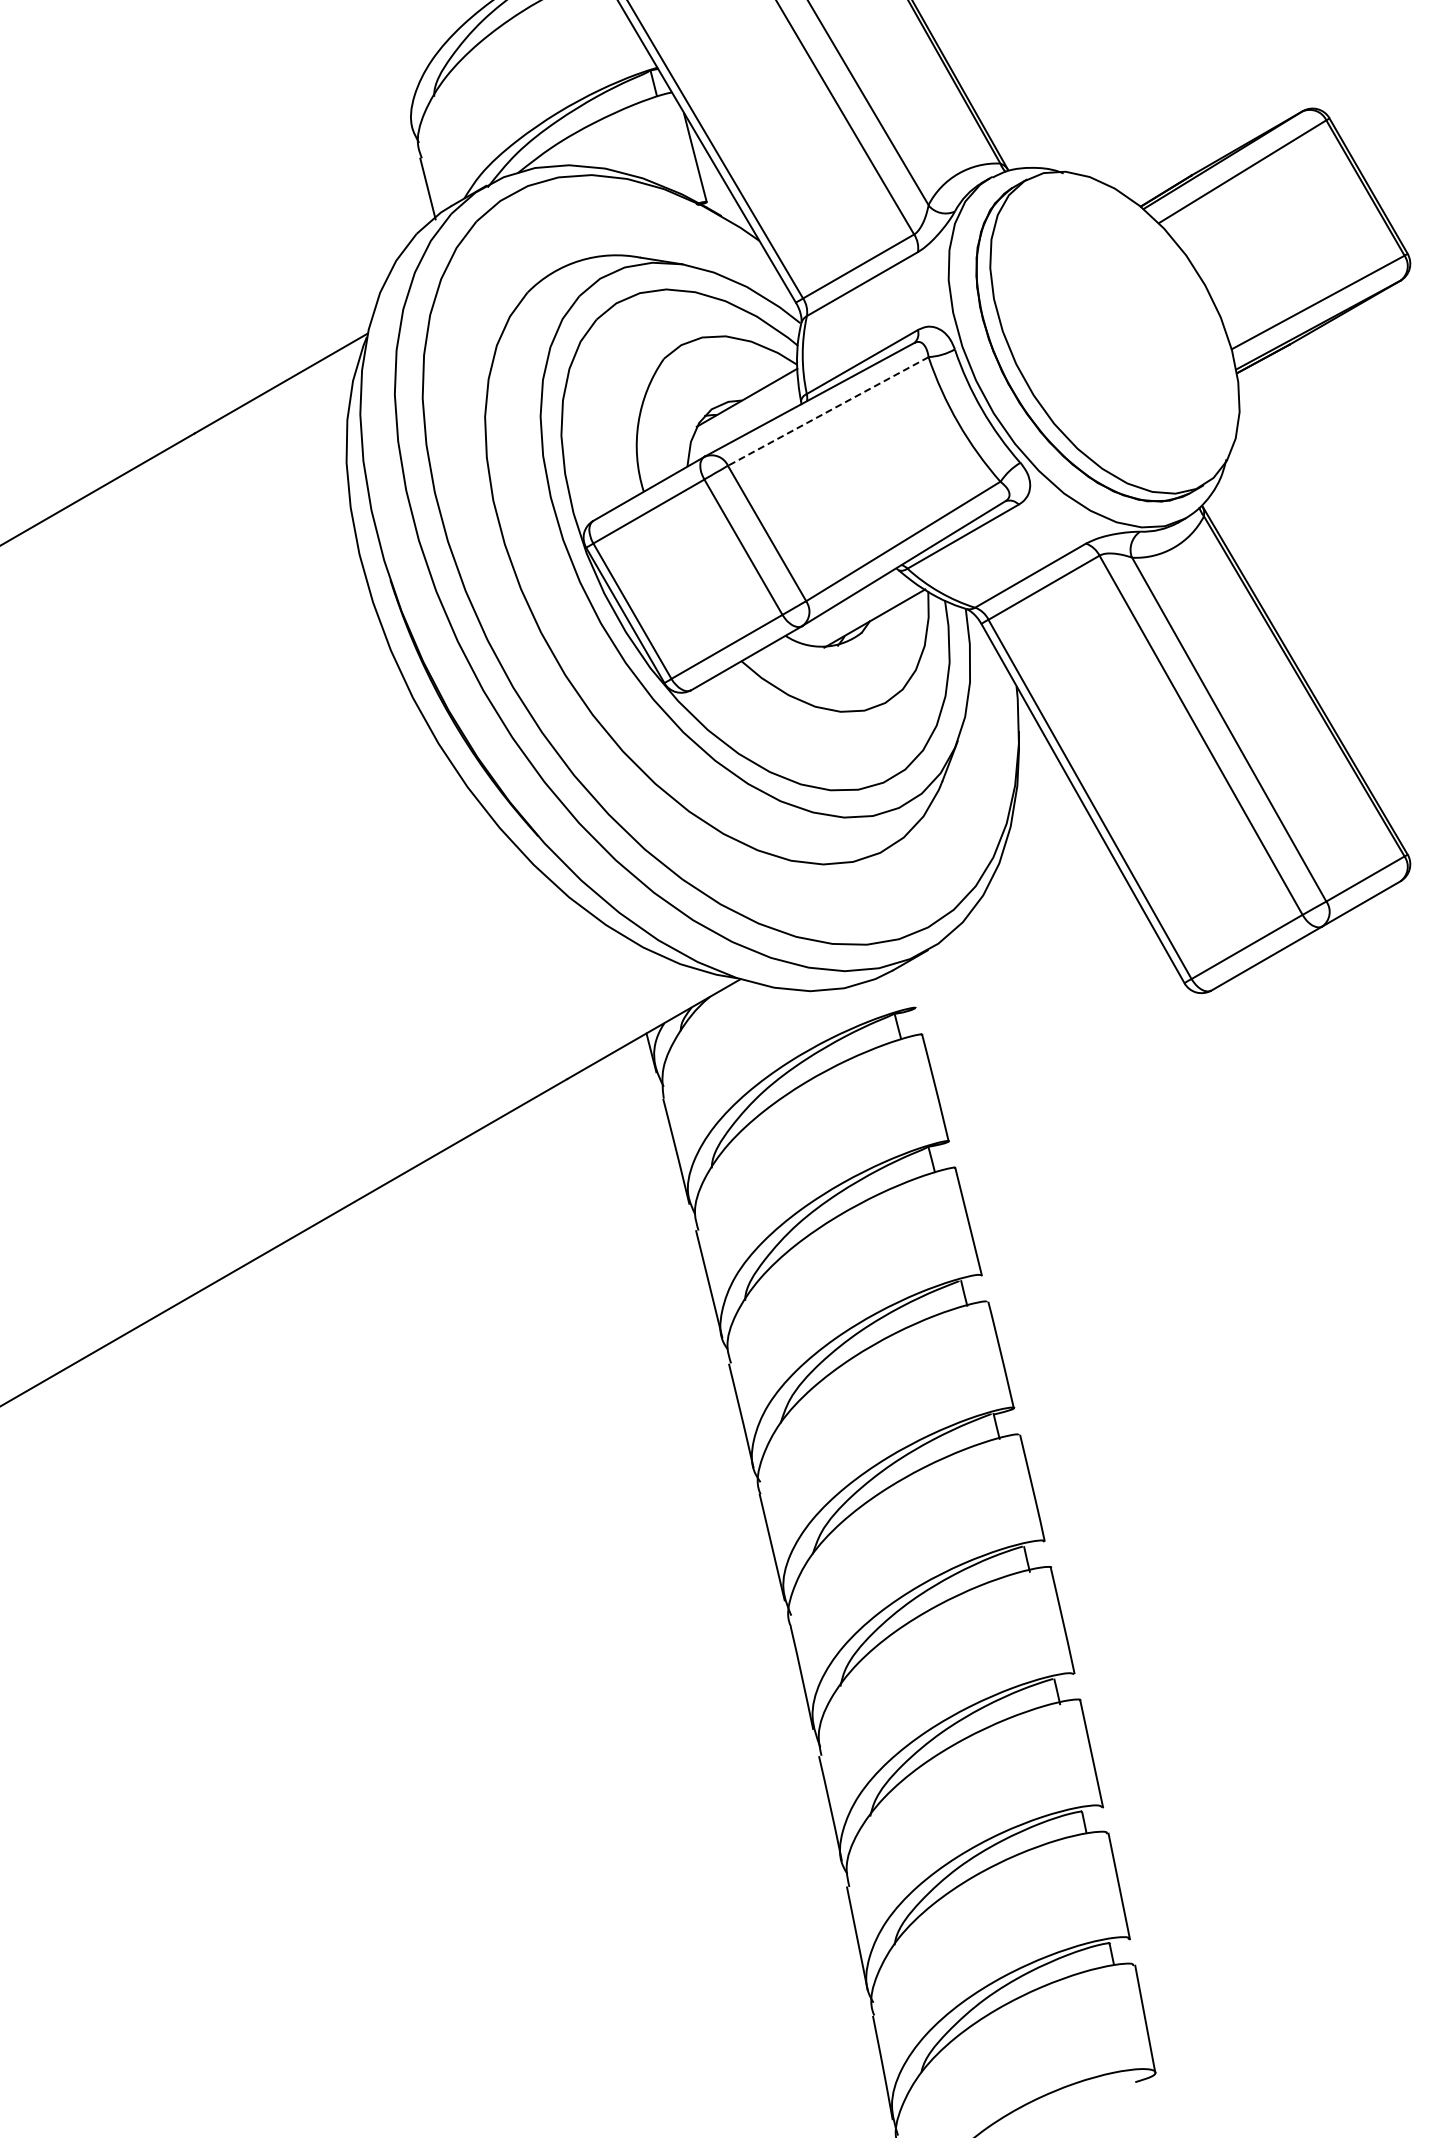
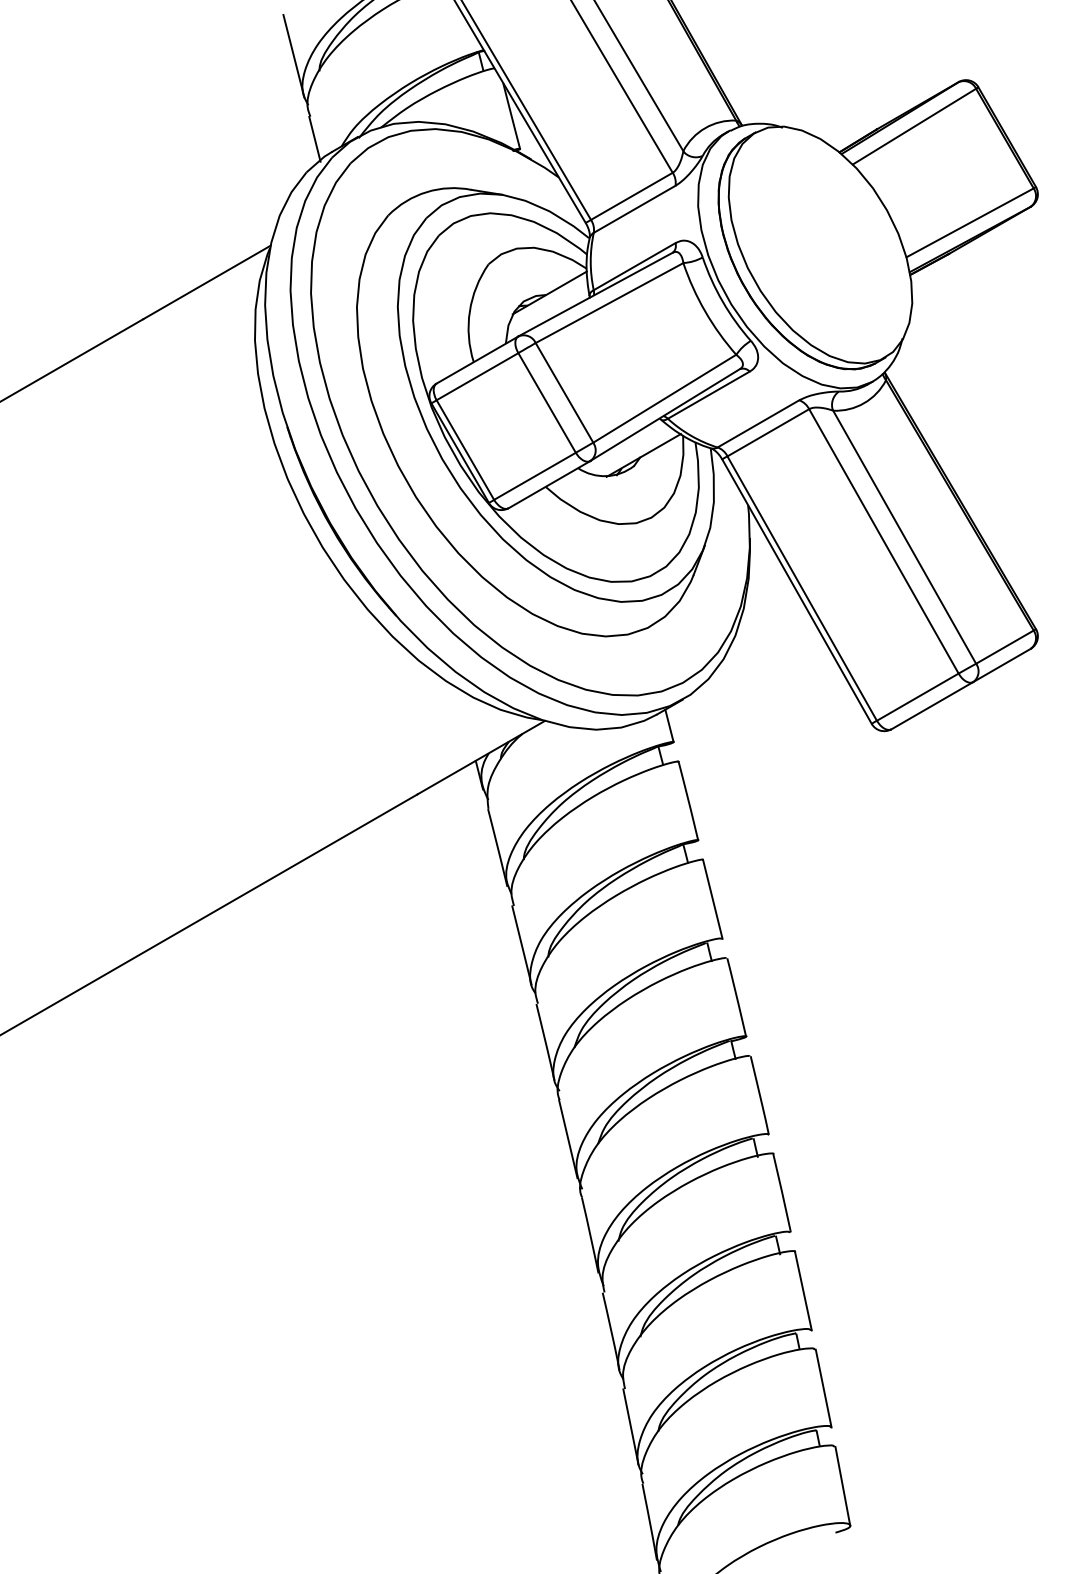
line: (399, 76) -> (293, 56), added
line: (827, 411) -> (608, 303), dashed -> solid
line: (909, 986) -> (669, 726), added

